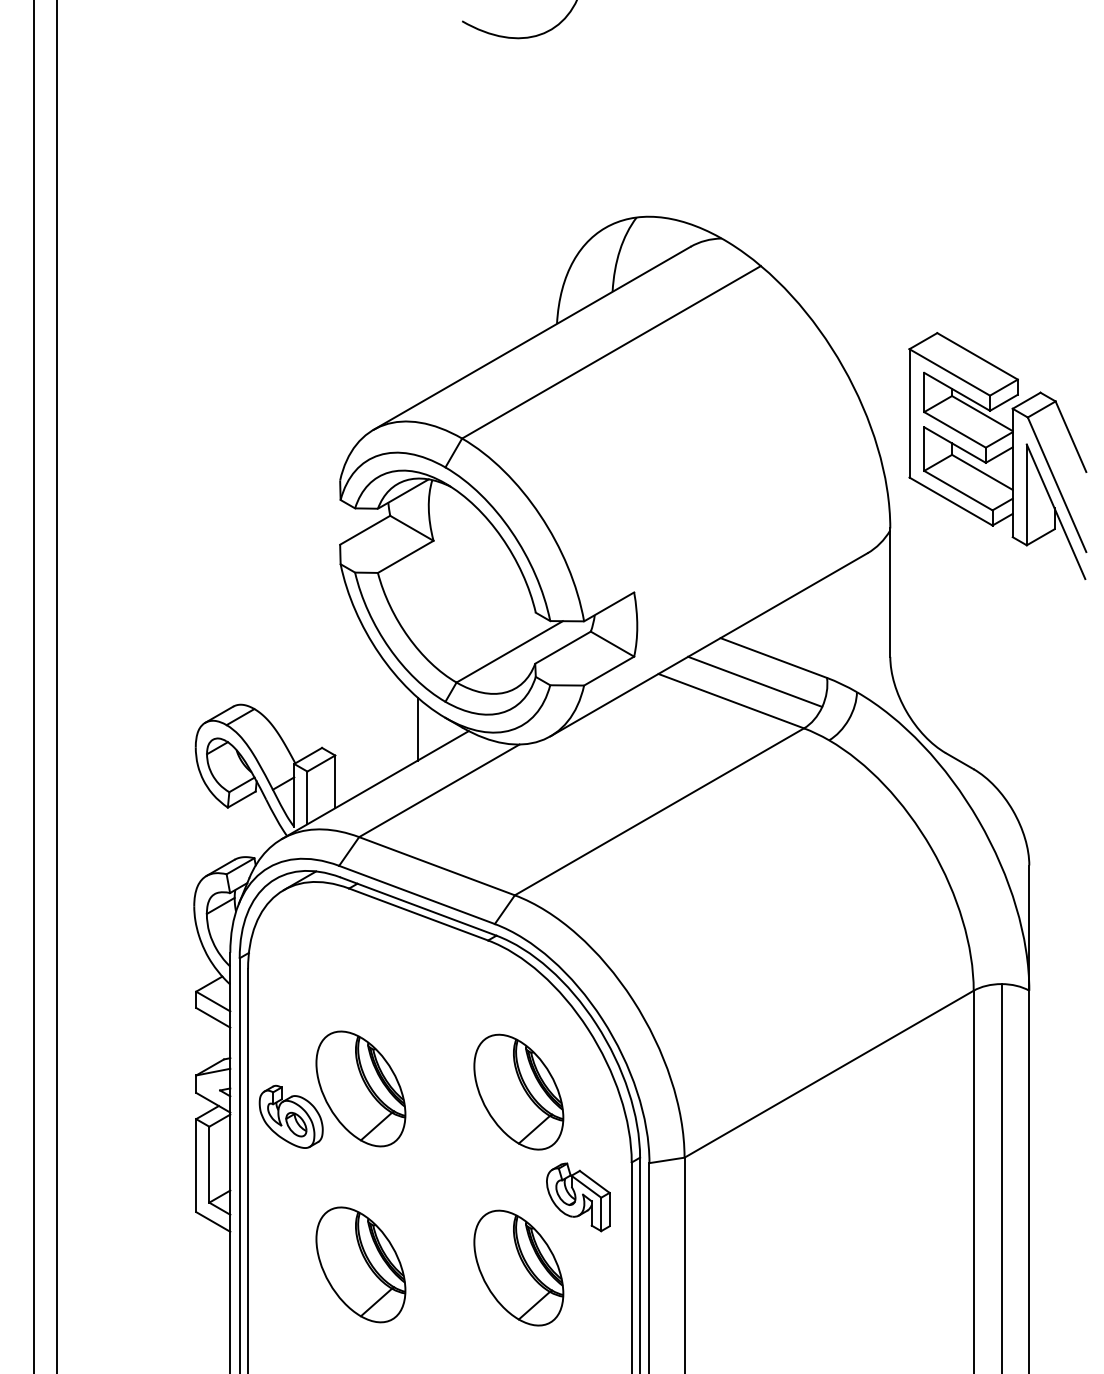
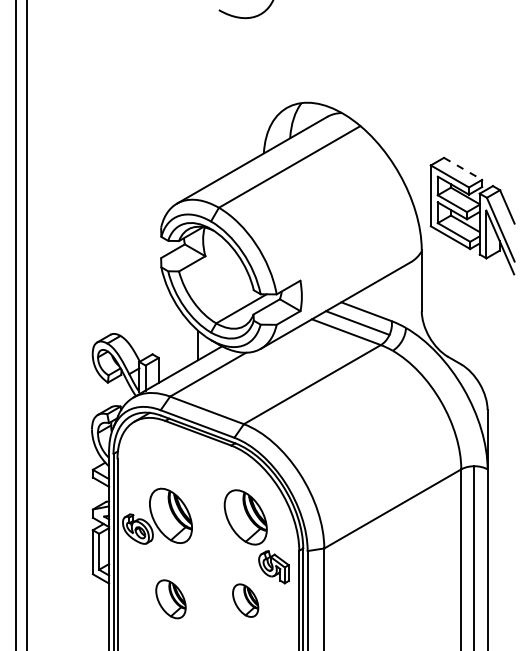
line: (978, 357) -> (463, 169), solid -> dashed
part: (359, 1265) -> (170, 599), size x0.7
part: (518, 1267) -> (245, 600), size x0.6

